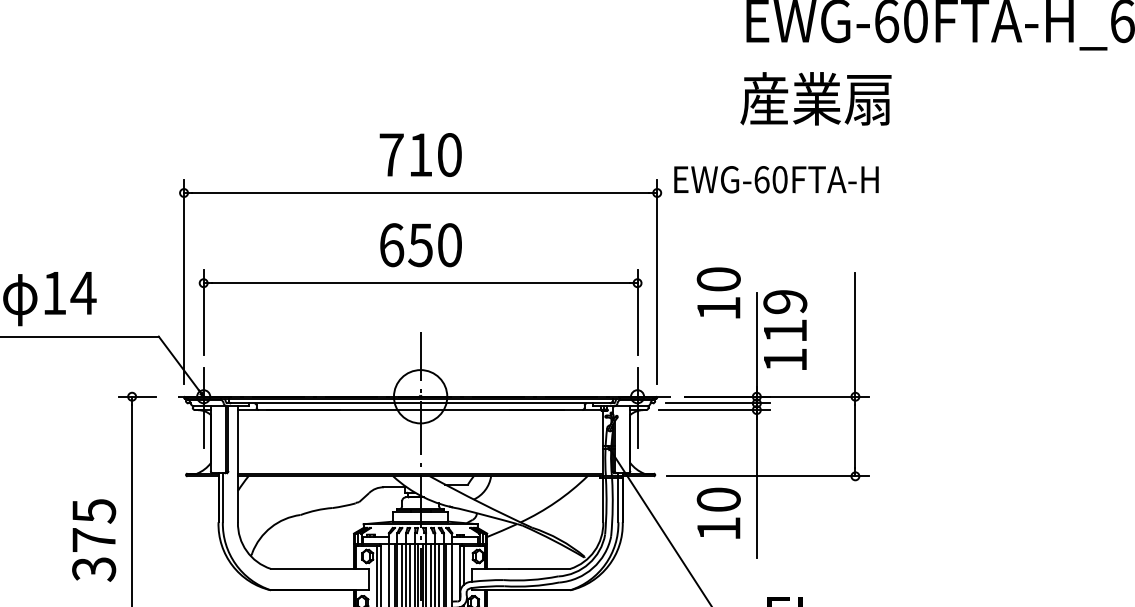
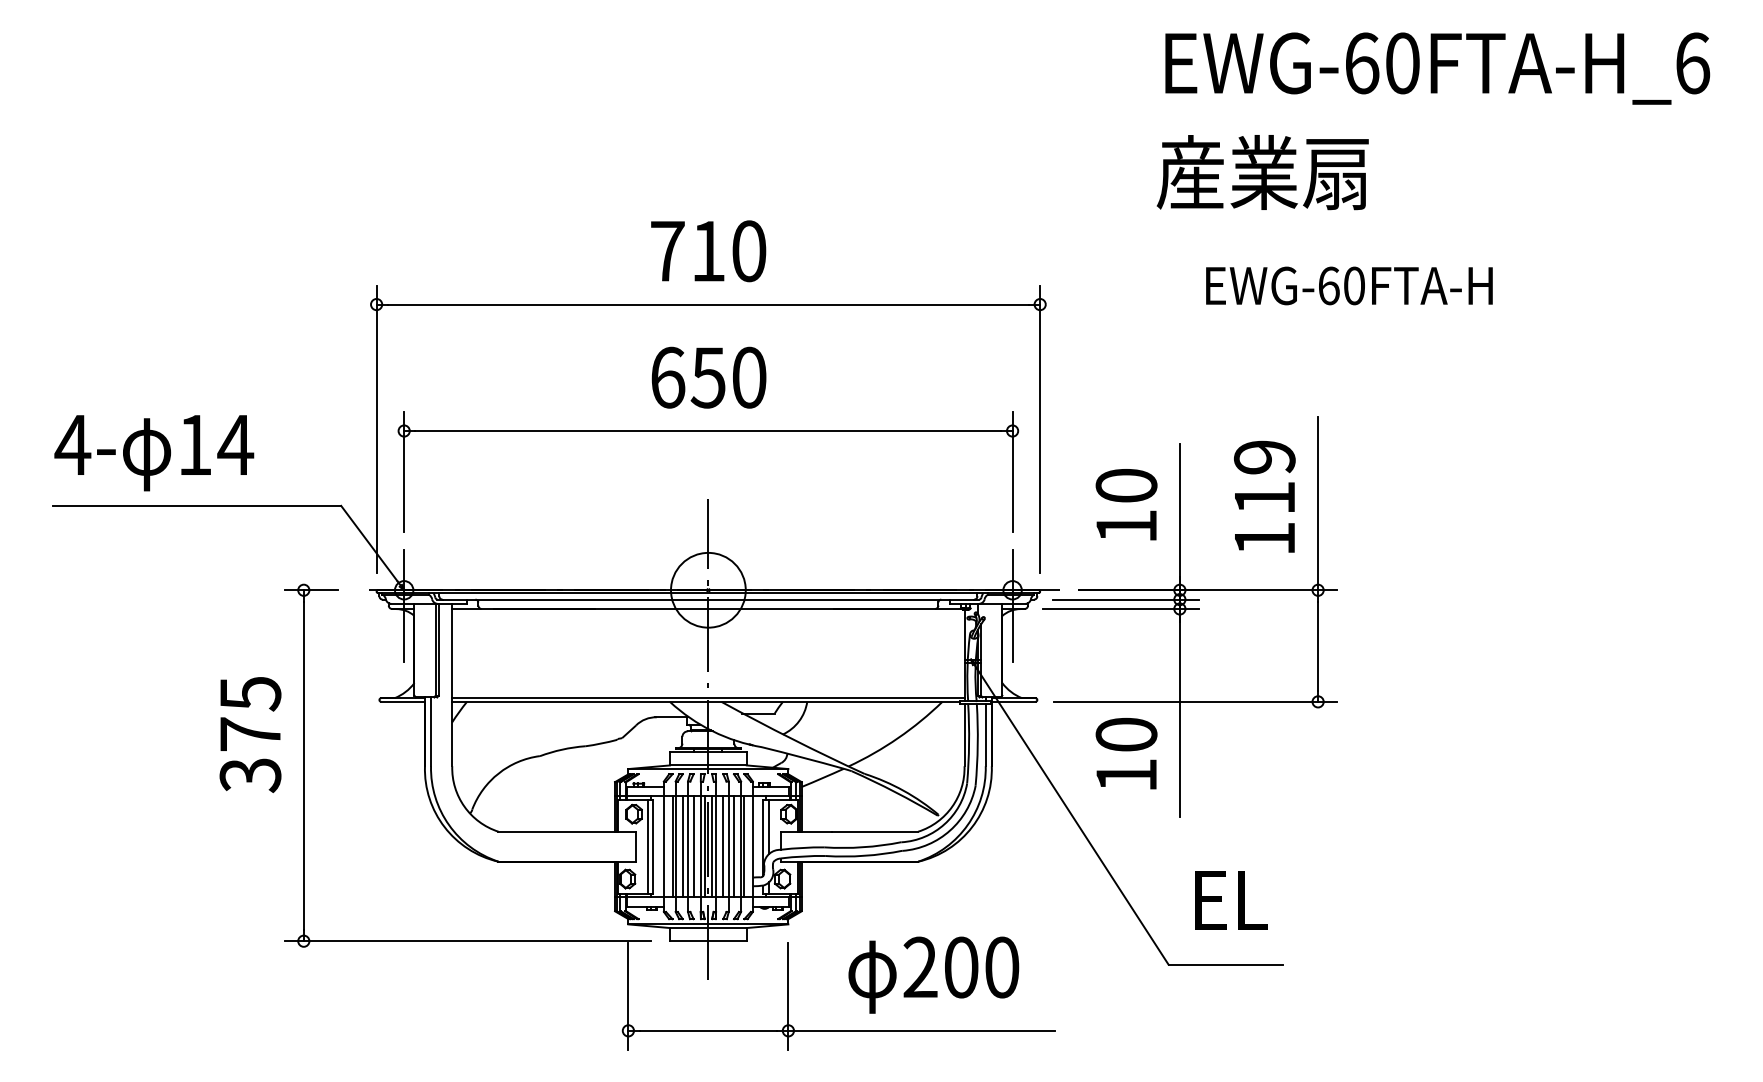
text: (776, 179) -> (1349, 285), moved
text: (718, 292) -> (1126, 504), moved
text: (785, 329) -> (1264, 496), moved
text: (94, 540) -> (250, 734), moved

